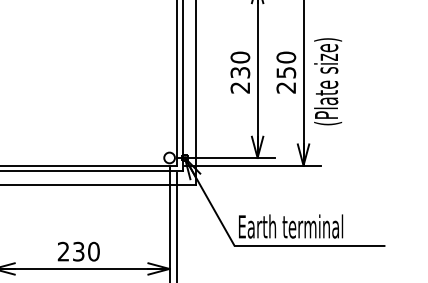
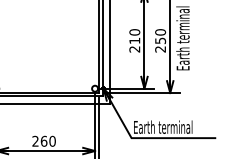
text: (327, 68) -> (183, 38), (Plate size) -> Earth terminal
text: (239, 72) -> (134, 40), 230 -> 210
text: (77, 250) -> (43, 140), 230 -> 260

